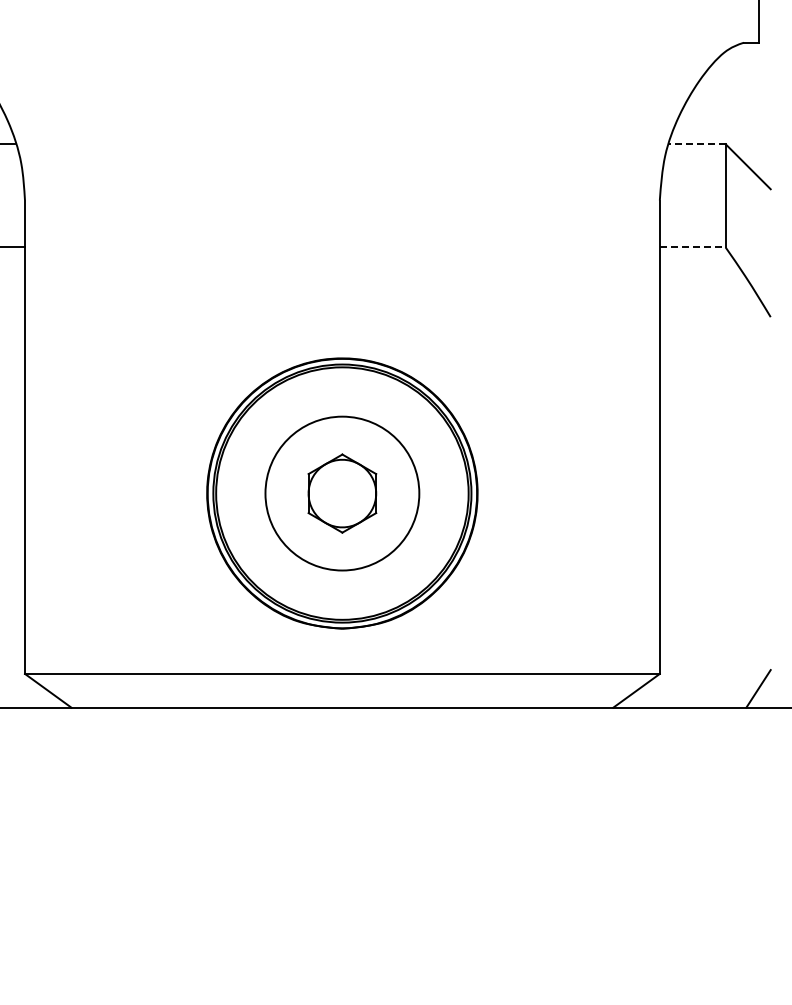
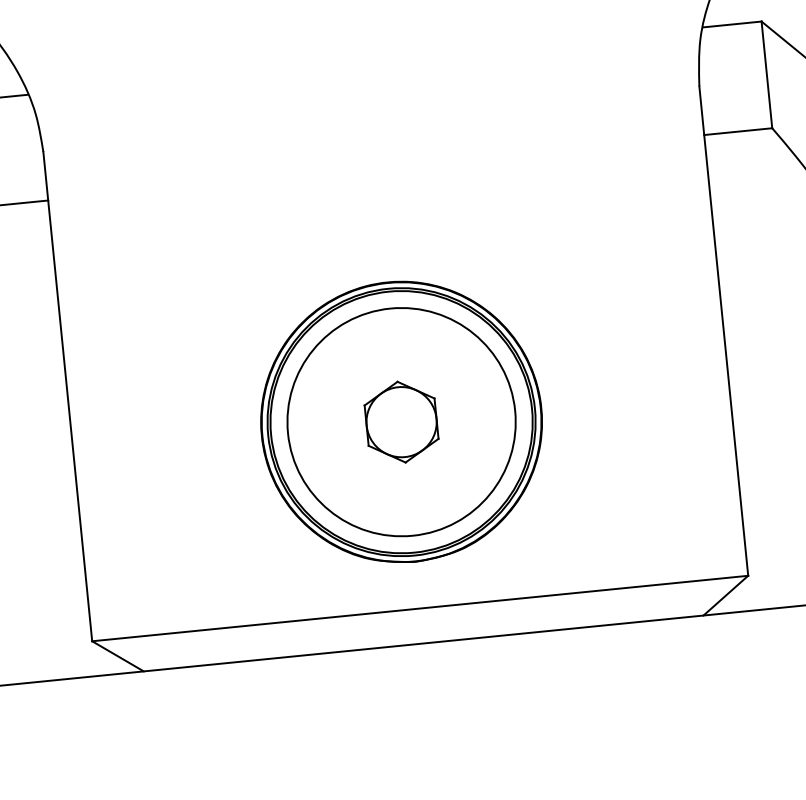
line: (696, 144) -> (731, 24), dashed -> solid
line: (692, 247) -> (737, 131), dashed -> solid
circle: (342, 493) -> (401, 422), size x1.43

